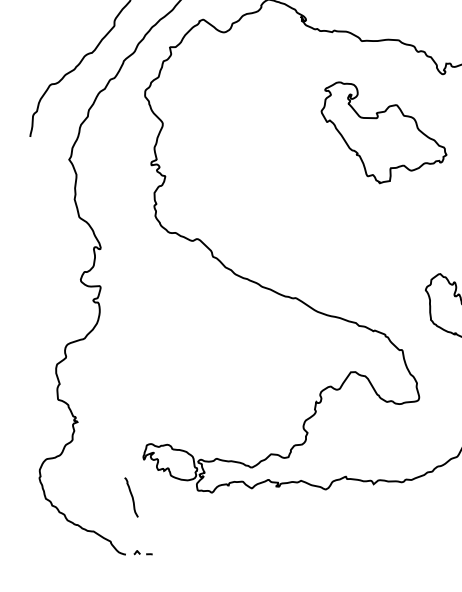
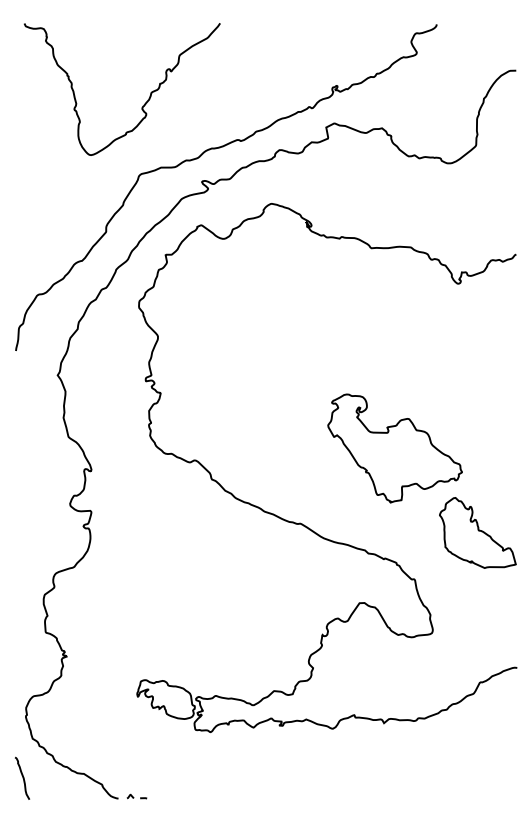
part: (383, 132) -> (394, 448), moved
curve: (131, 496) -> (22, 777), moved

